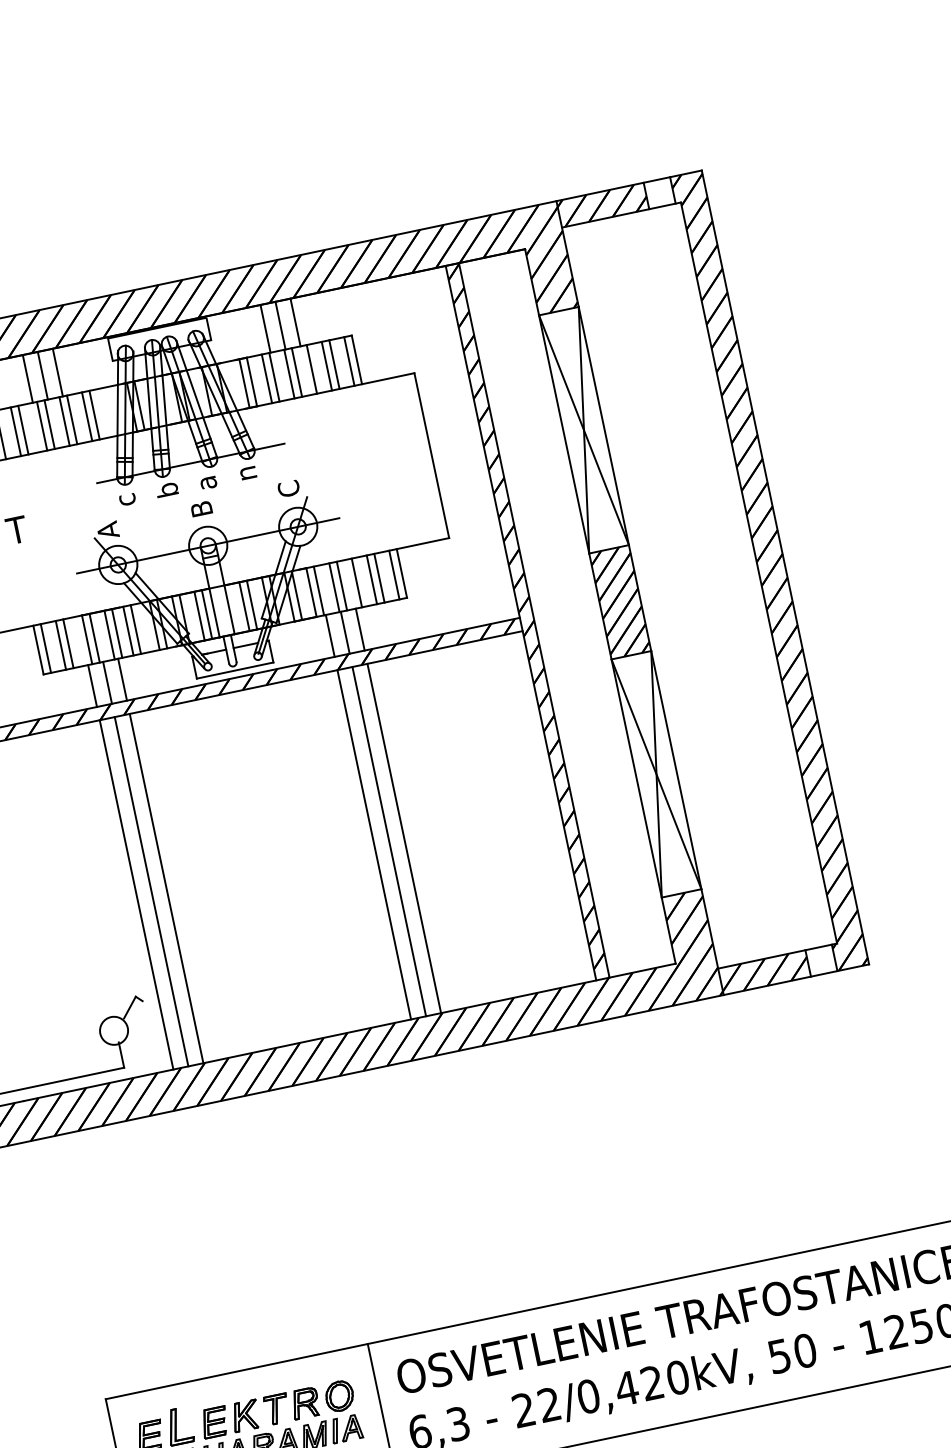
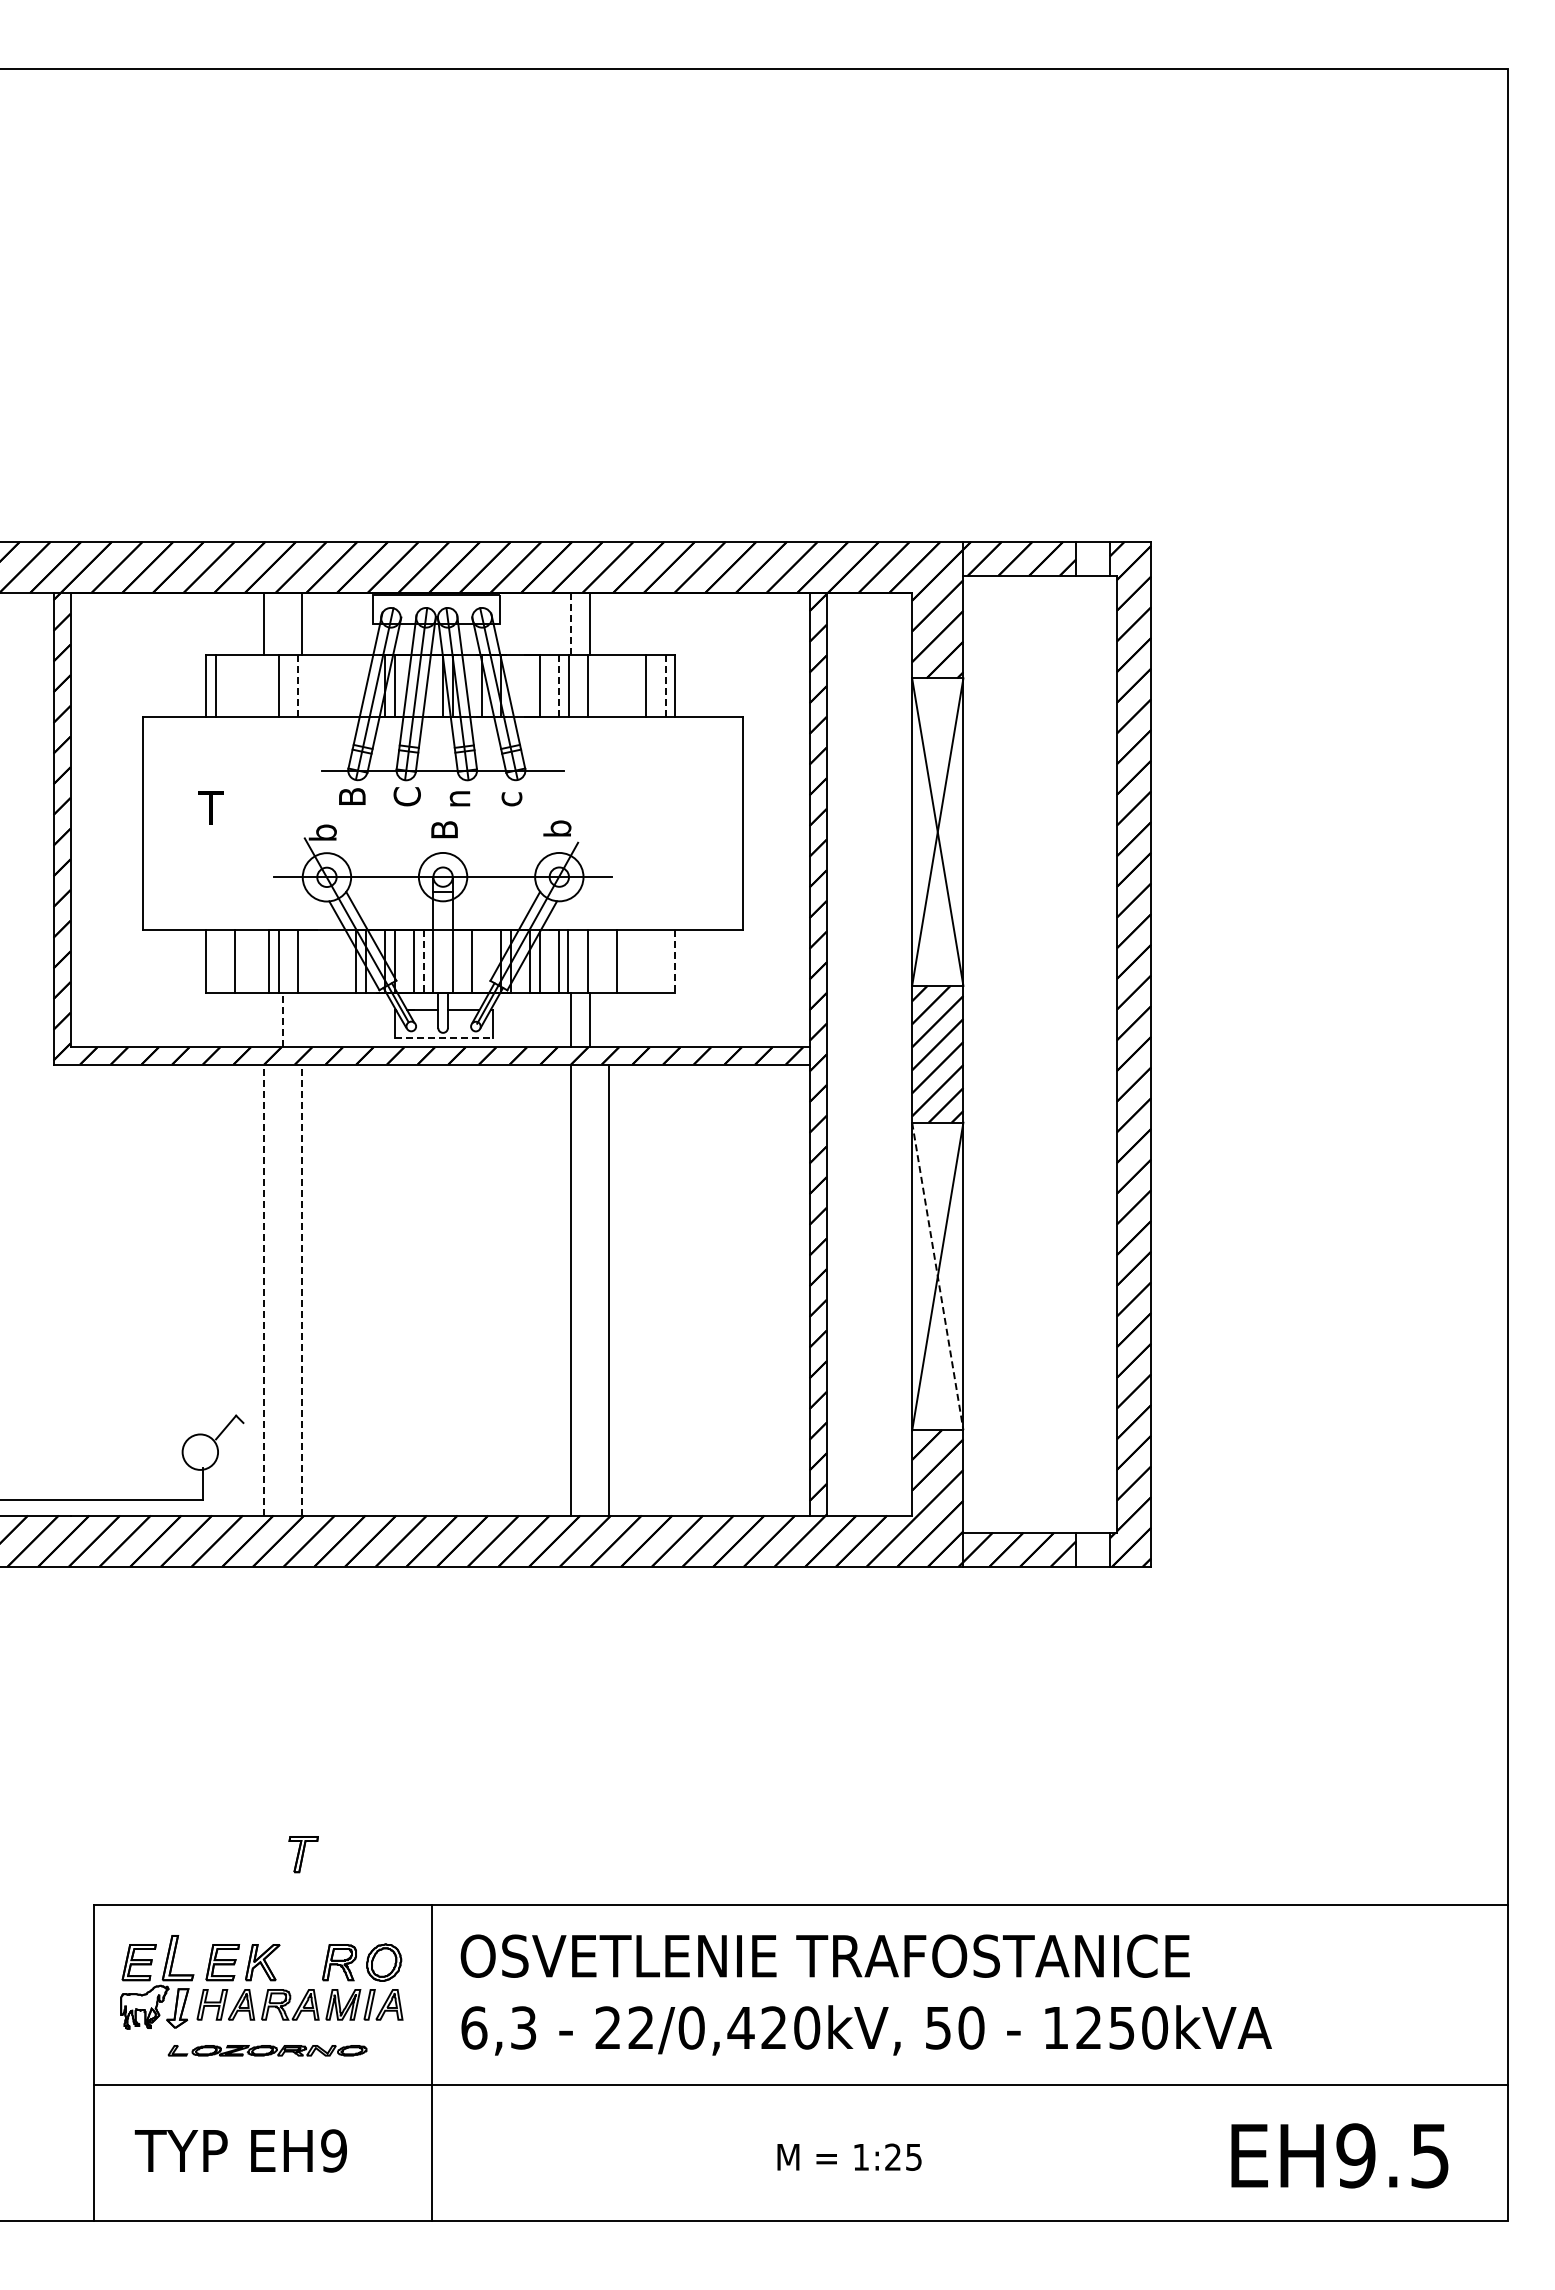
line: (295, 322) -> (609, 623), removed
line: (265, 328) -> (570, 623), solid -> dashed
line: (349, 361) -> (665, 686), solid -> dashed
line: (326, 365) -> (636, 685), removed
line: (312, 368) -> (617, 685), removed
line: (296, 372) -> (597, 685), removed
line: (42, 375) -> (282, 623), removed
line: (267, 379) -> (559, 686), solid -> dashed
line: (244, 383) -> (530, 685), removed
line: (94, 414) -> (336, 685), removed
line: (87, 416) -> (327, 685), removed
line: (71, 419) -> (307, 685), removed
line: (64, 421) -> (297, 686), solid -> dashed
line: (41, 425) -> (268, 685), removed
line: (23, 429) -> (244, 685), removed
line: (16, 431) -> (235, 685), removed
text: (248, 473) -> (511, 798), n -> c
text: (208, 483) -> (459, 799), a -> n
text: (288, 488) -> (557, 827), C -> b
text: (166, 489) -> (406, 796), b -> C
text: (125, 498) -> (352, 797), c -> B
text: (107, 530) -> (322, 831), A -> b
line: (394, 574) -> (665, 961), removed
line: (402, 574) -> (675, 962), solid -> dashed
line: (379, 577) -> (646, 961), removed
line: (371, 579) -> (636, 961), removed
line: (341, 585) -> (597, 961), removed
line: (251, 604) -> (481, 961), removed
line: (206, 615) -> (423, 962), solid -> dashed
line: (135, 629) -> (331, 961), removed
line: (360, 629) -> (609, 1020), removed
line: (128, 630) -> (322, 961), removed
line: (116, 633) -> (307, 961), removed
line: (68, 643) -> (244, 961), removed
line: (45, 648) -> (215, 961), removed
line: (235, 670) -> (444, 1038), solid -> dashed
line: (122, 679) -> (302, 1020), removed
line: (107, 682) -> (282, 1019), solid -> dashed
line: (92, 686) -> (263, 1020), removed
line: (656, 774) -> (937, 1276), solid -> dashed
line: (388, 841) -> (589, 1289), removed
line: (166, 888) -> (302, 1290), solid -> dashed
line: (151, 891) -> (282, 1289), removed
line: (136, 895) -> (263, 1290), solid -> dashed
part: (277, 1409) -> (303, 1854), moved

